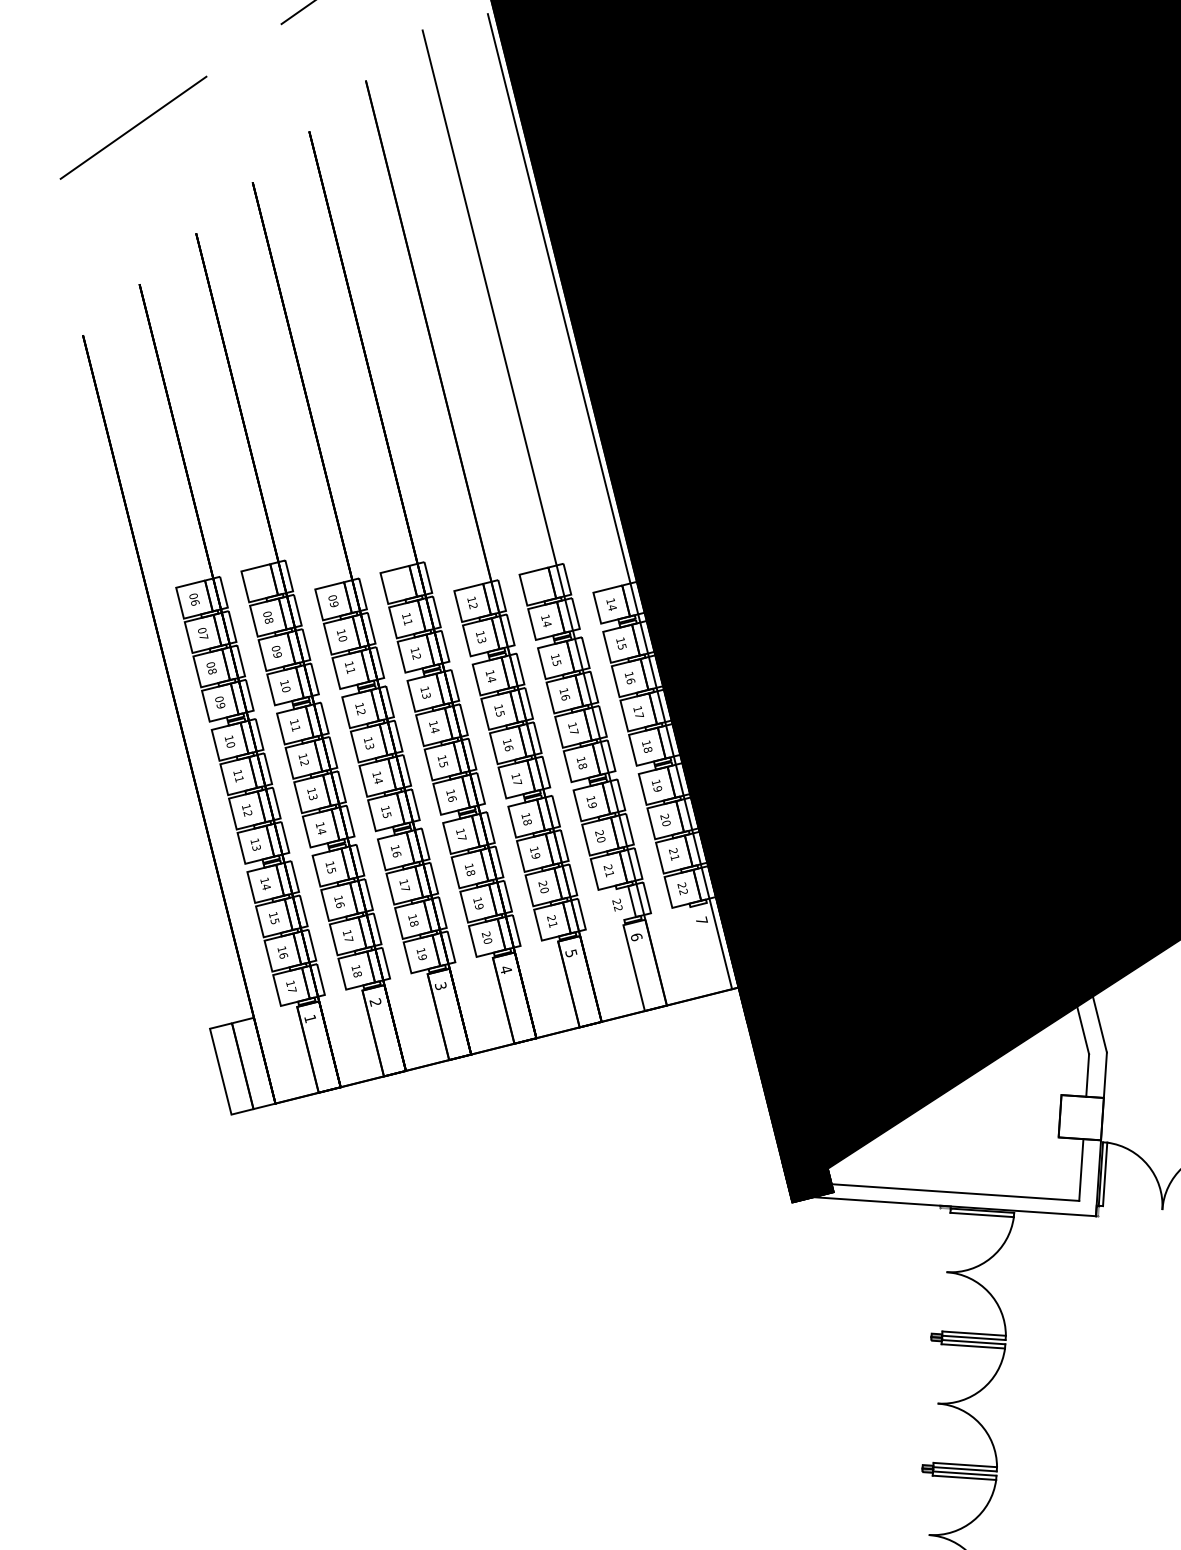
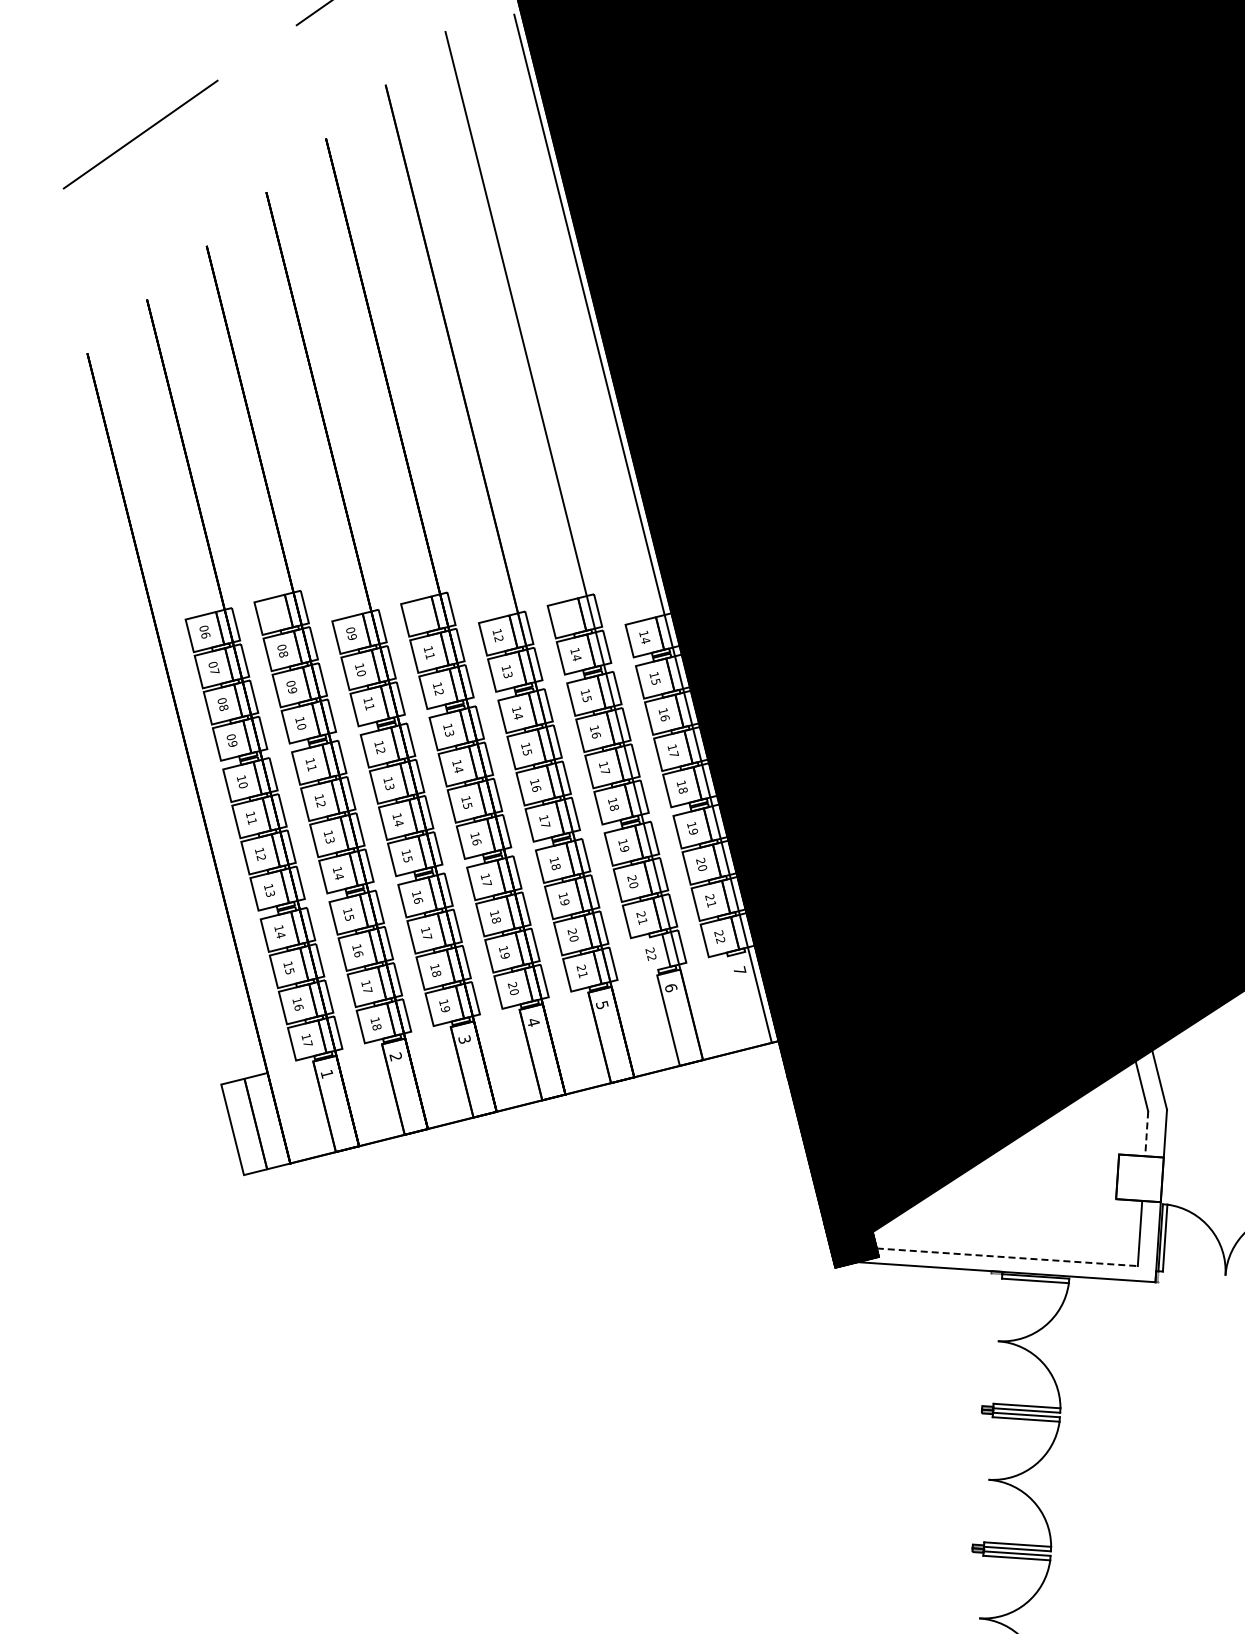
line: (1087, 1076) -> (1146, 1134), solid -> dashed
line: (955, 1192) -> (1007, 1257), solid -> dashed

